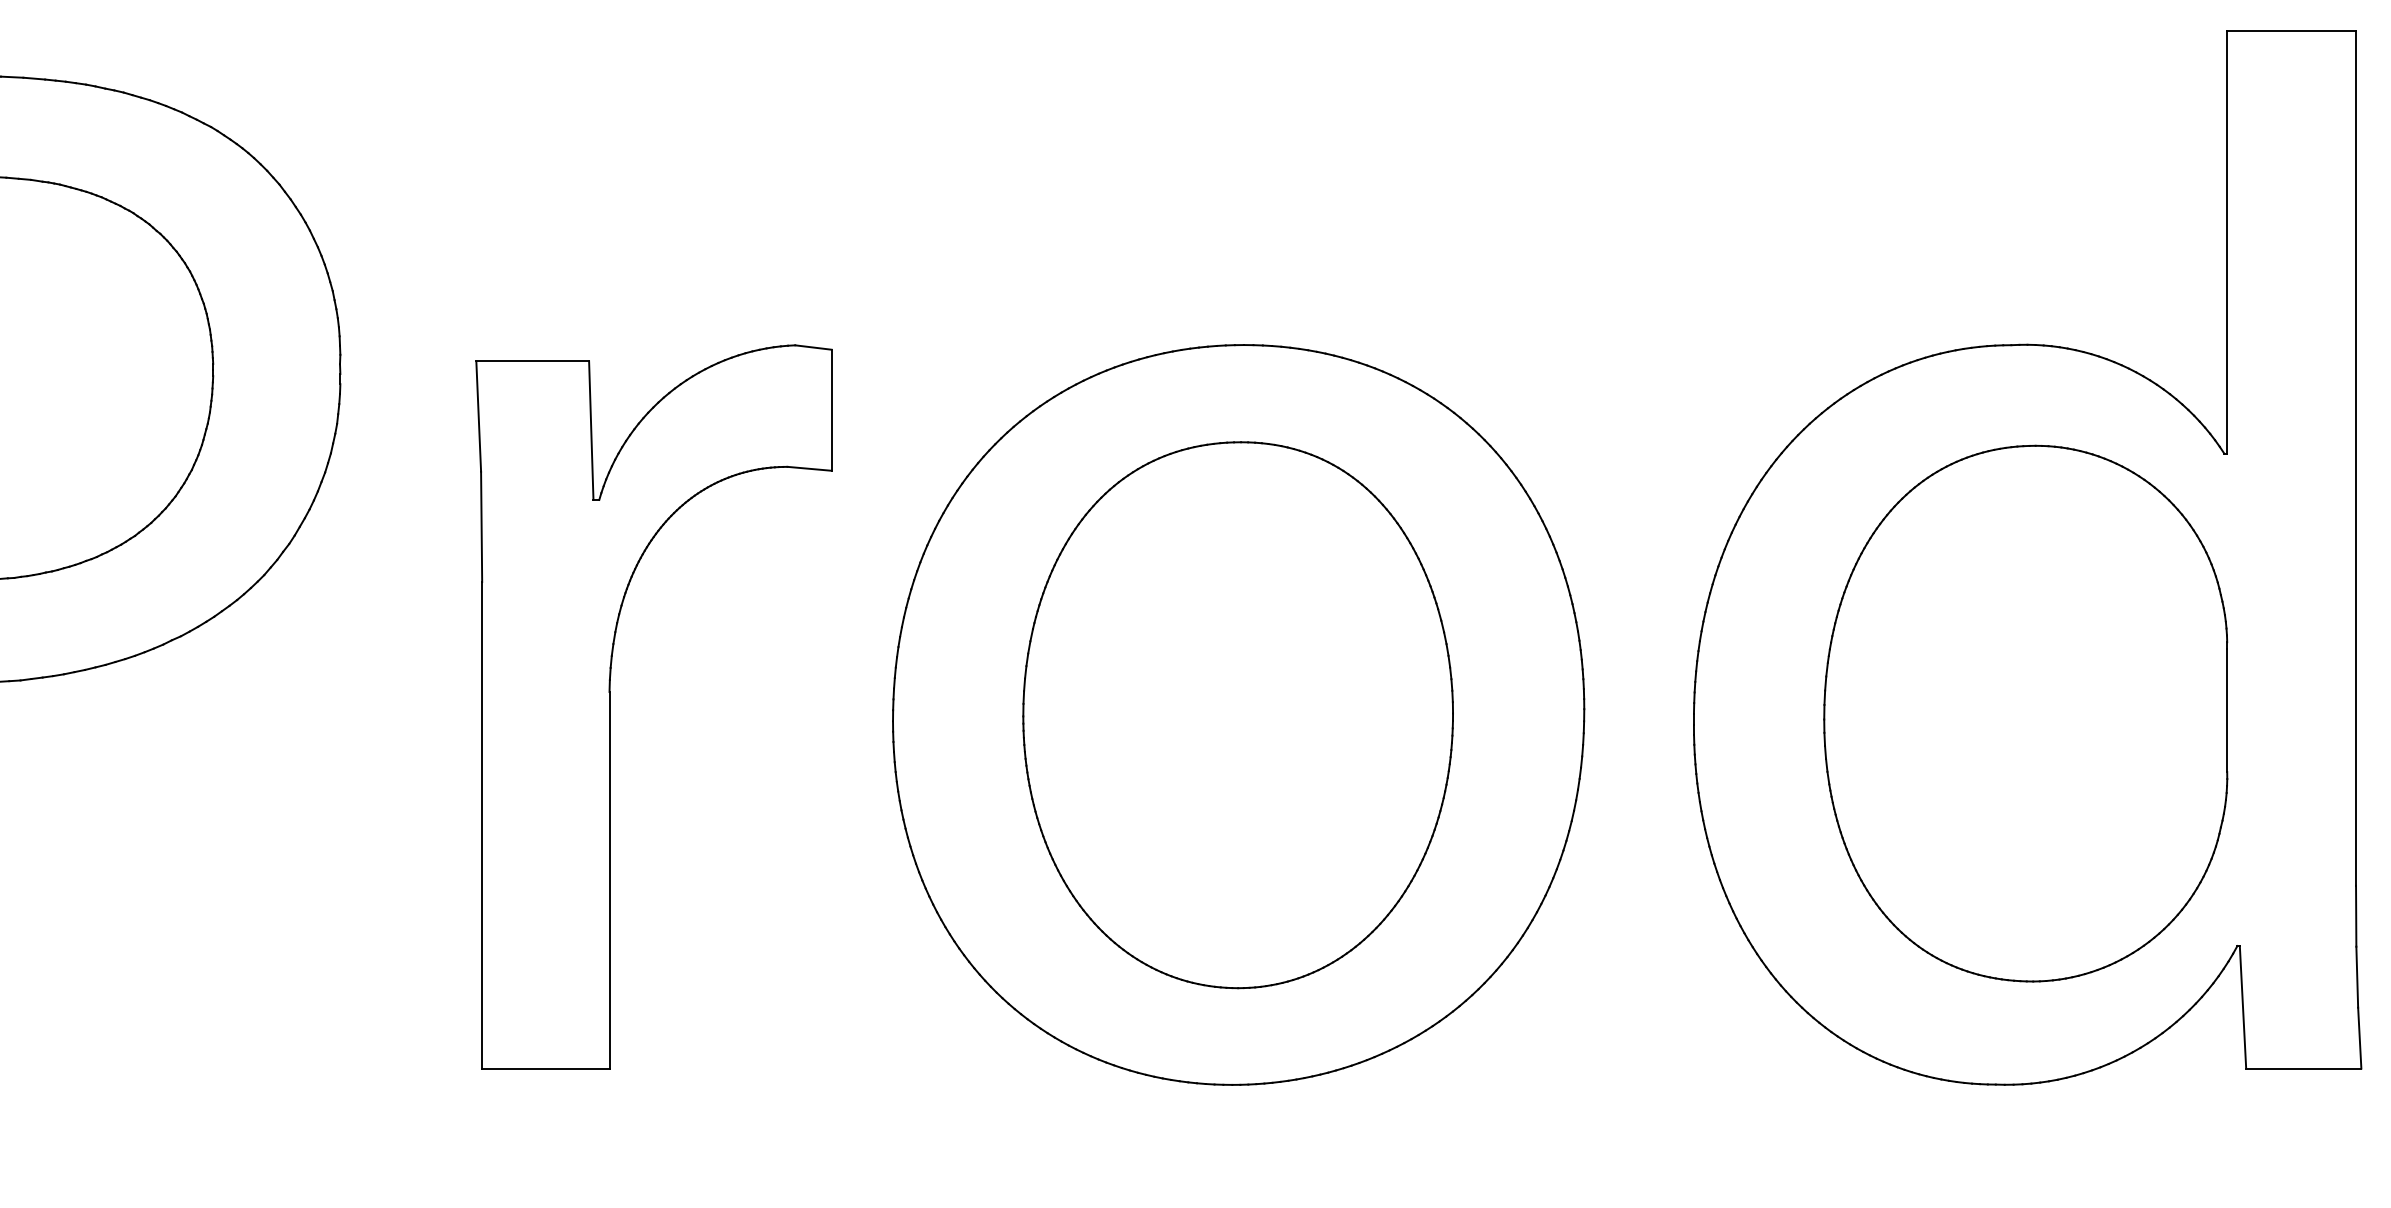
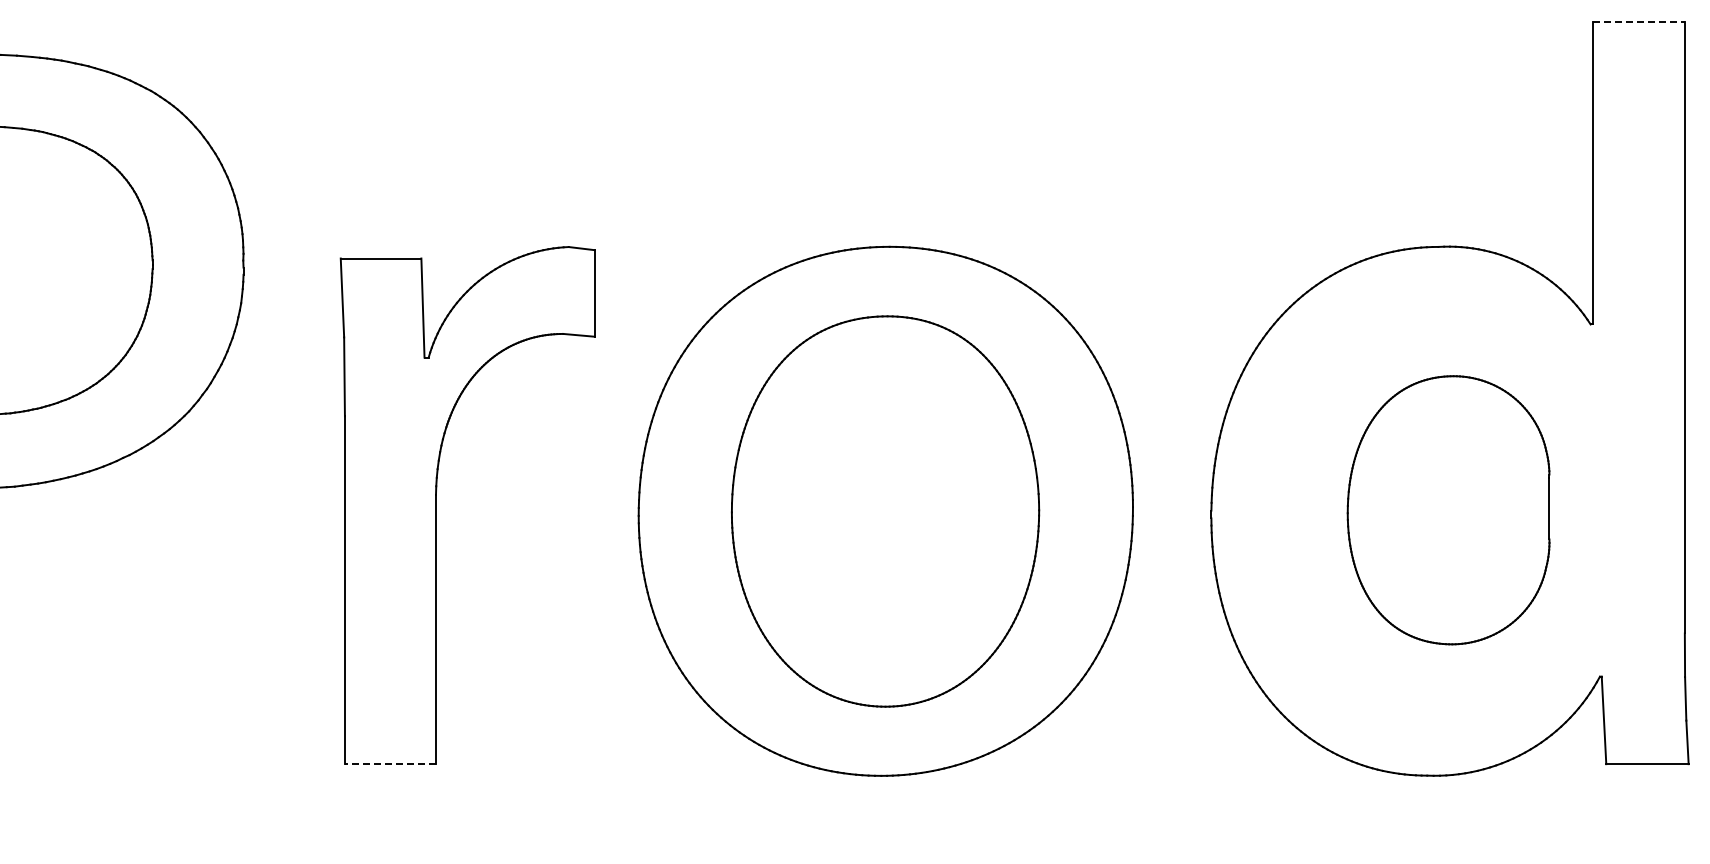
line: (2292, 31) -> (1639, 22), solid -> dashed
part: (2025, 712) -> (1448, 509), size x0.7
line: (545, 1069) -> (390, 764), solid -> dashed

